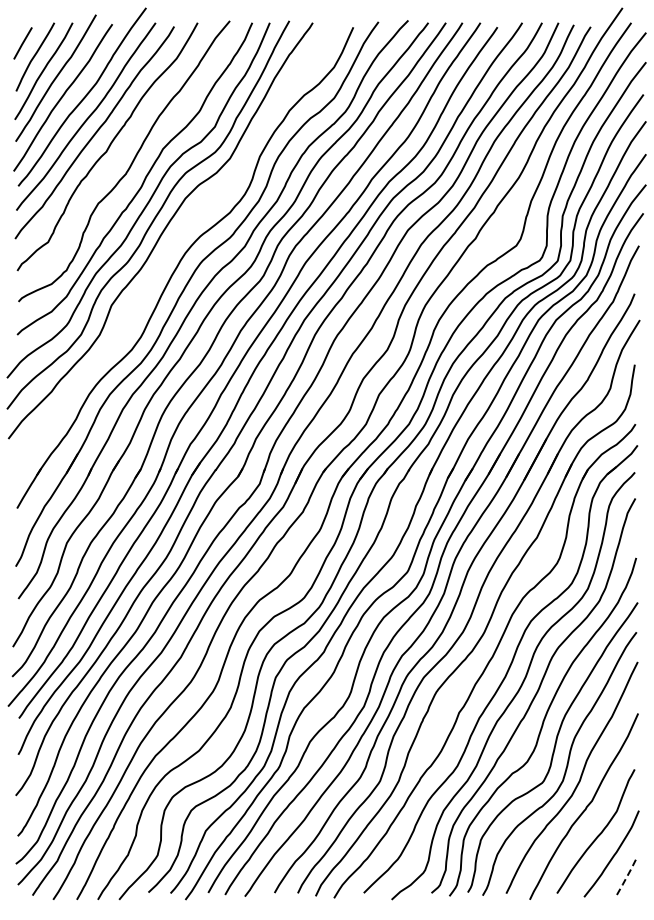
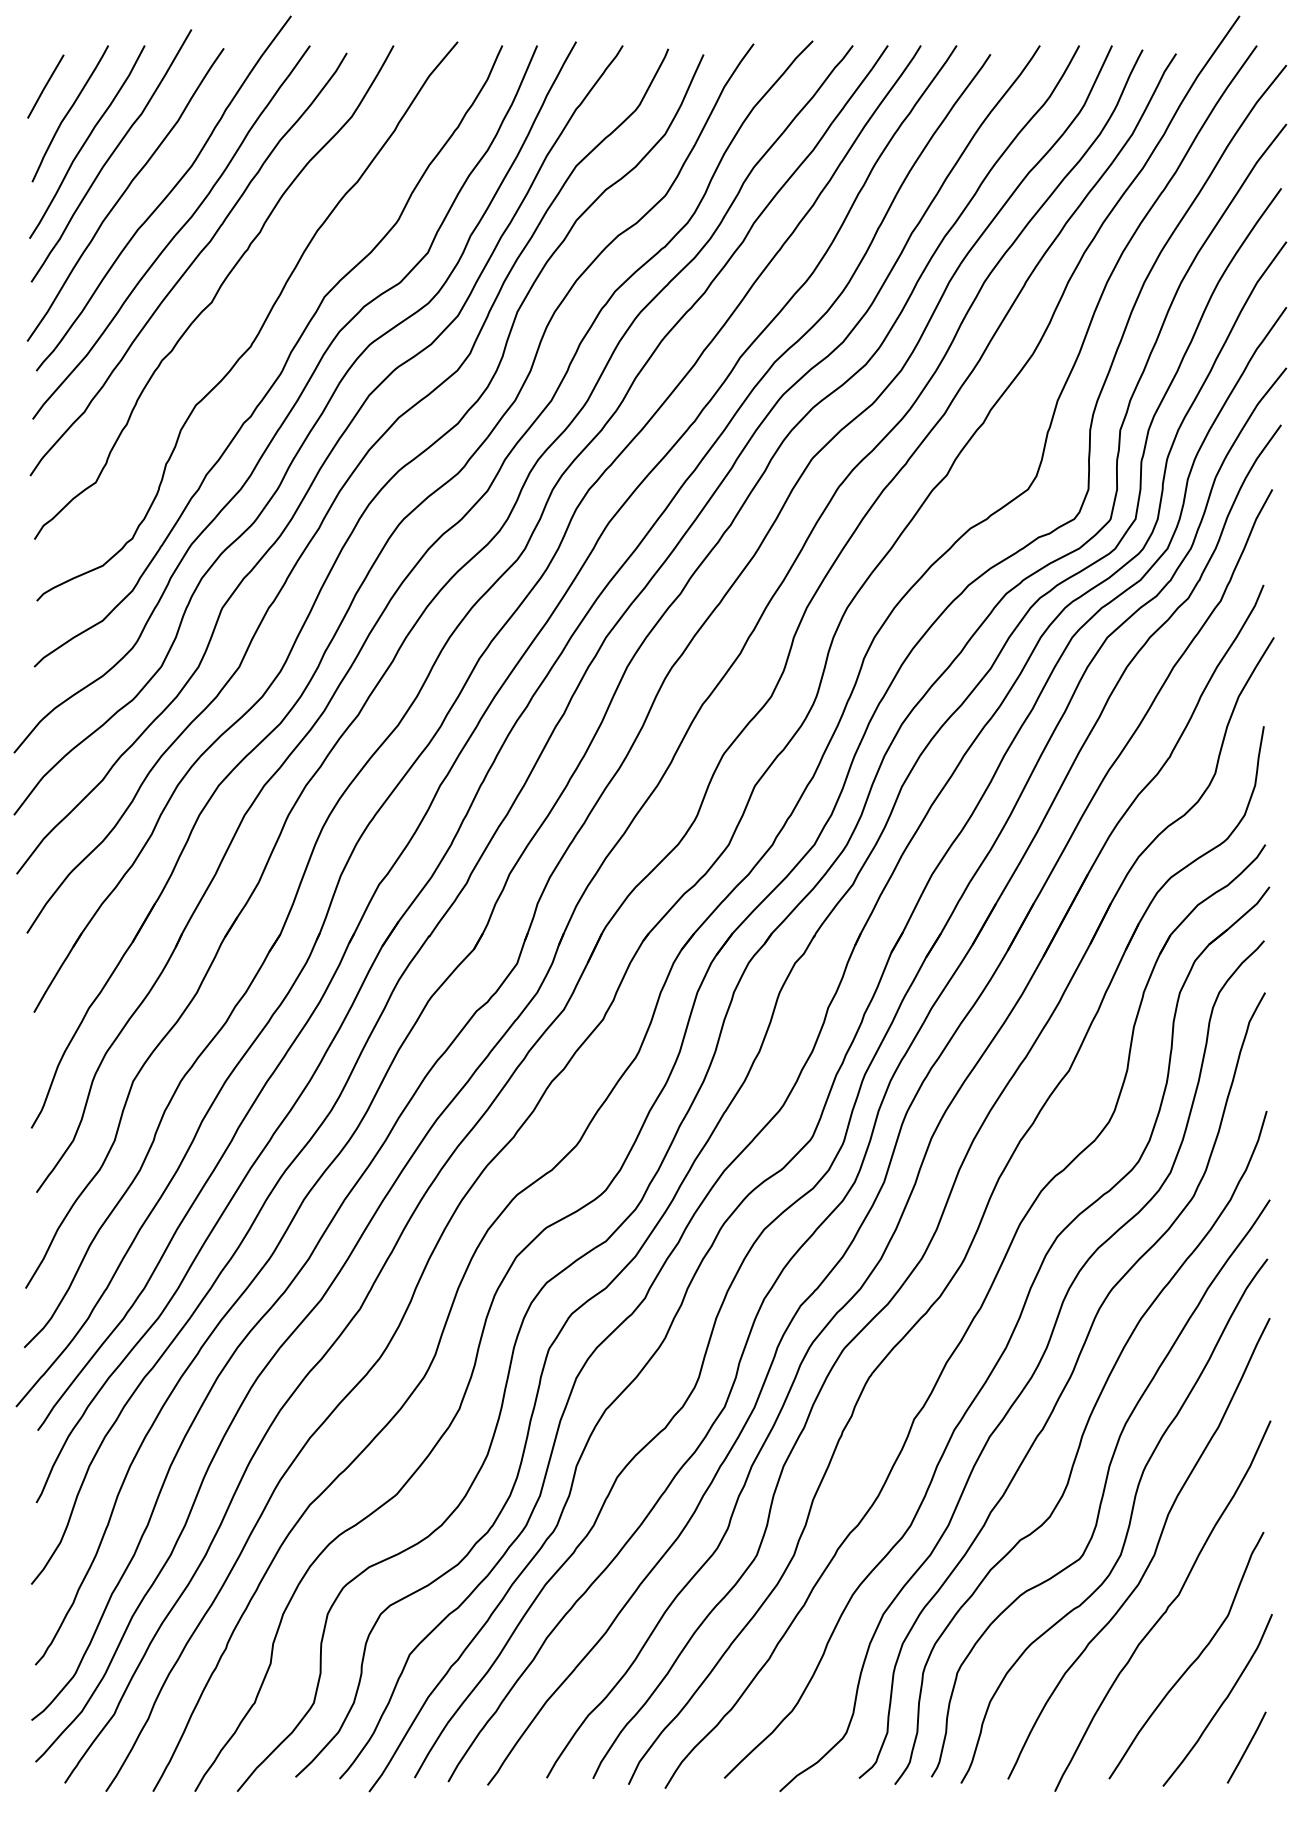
curve: (173, 244) -> (345, 486), added
line: (626, 878) -> (1247, 1749), dashed -> solid

